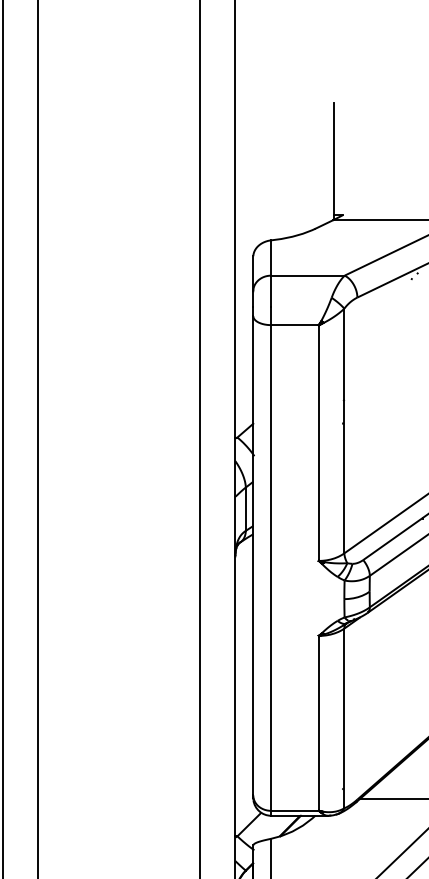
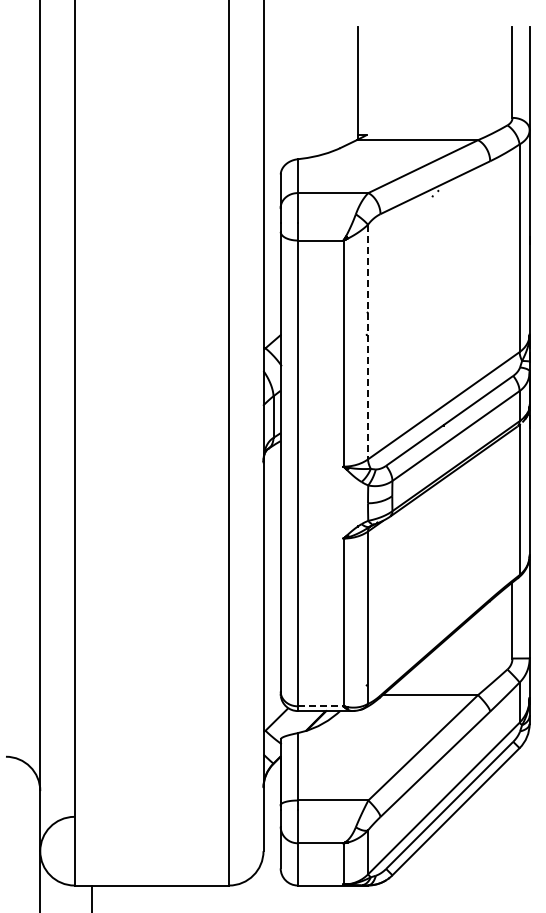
line: (344, 431) -> (368, 342), solid -> dashed
line: (294, 811) -> (320, 706), solid -> dashed

